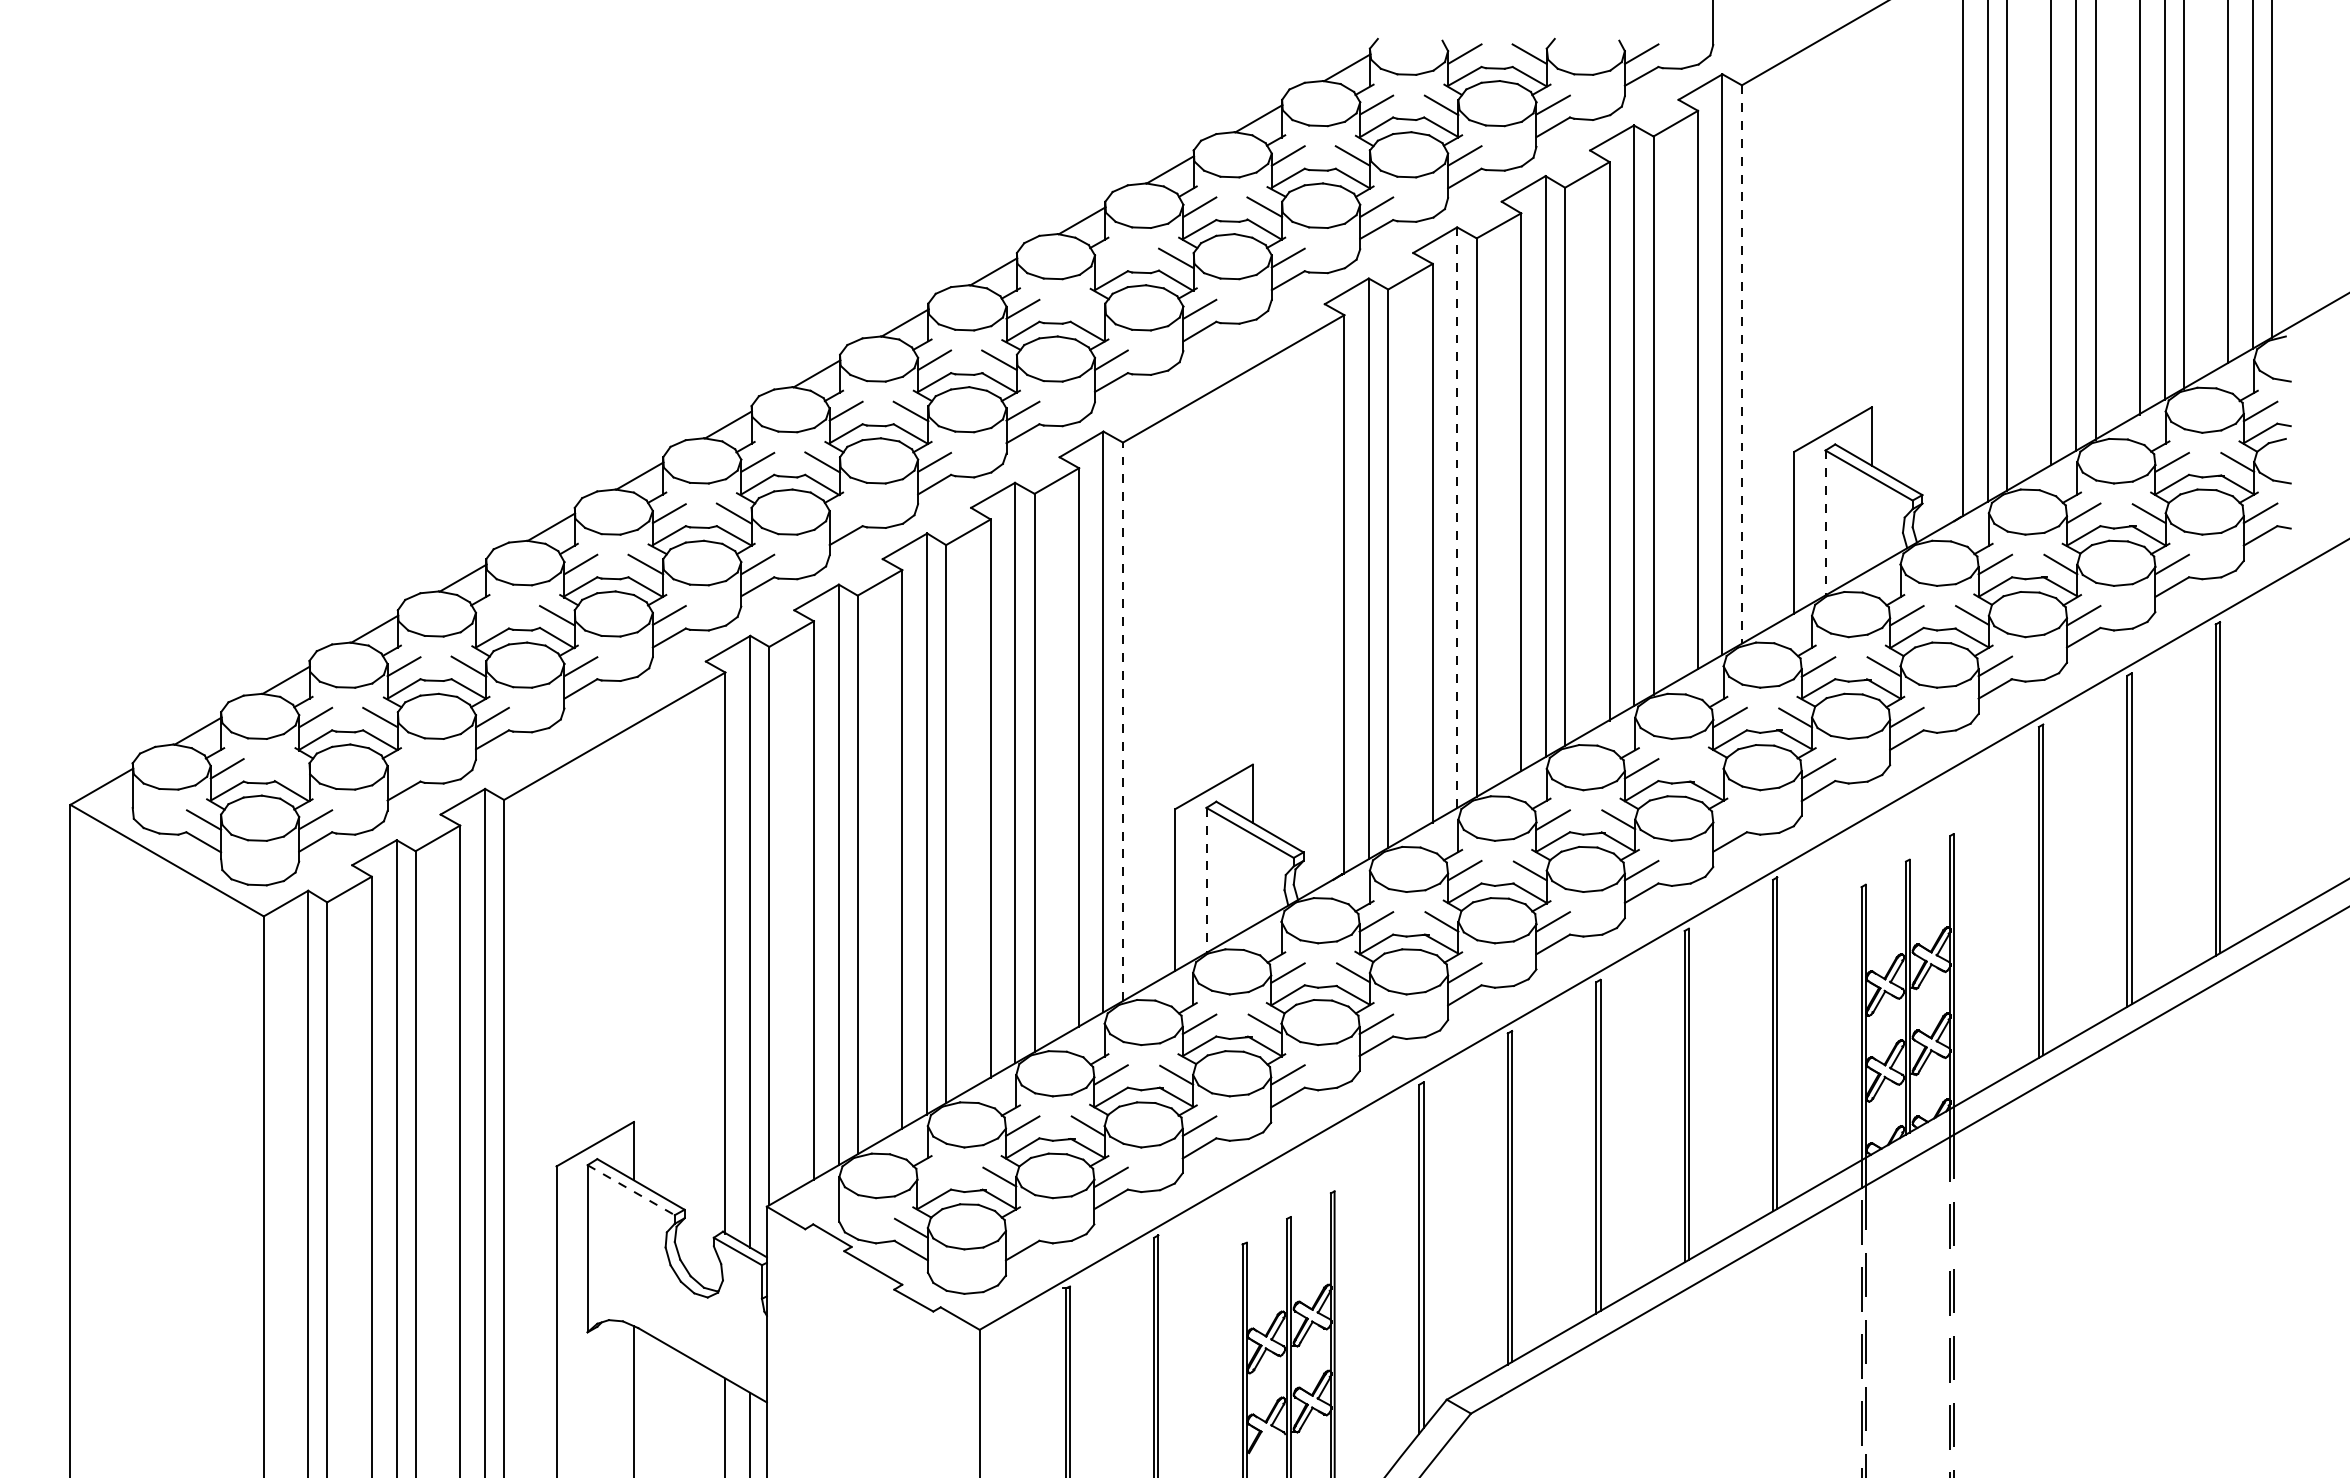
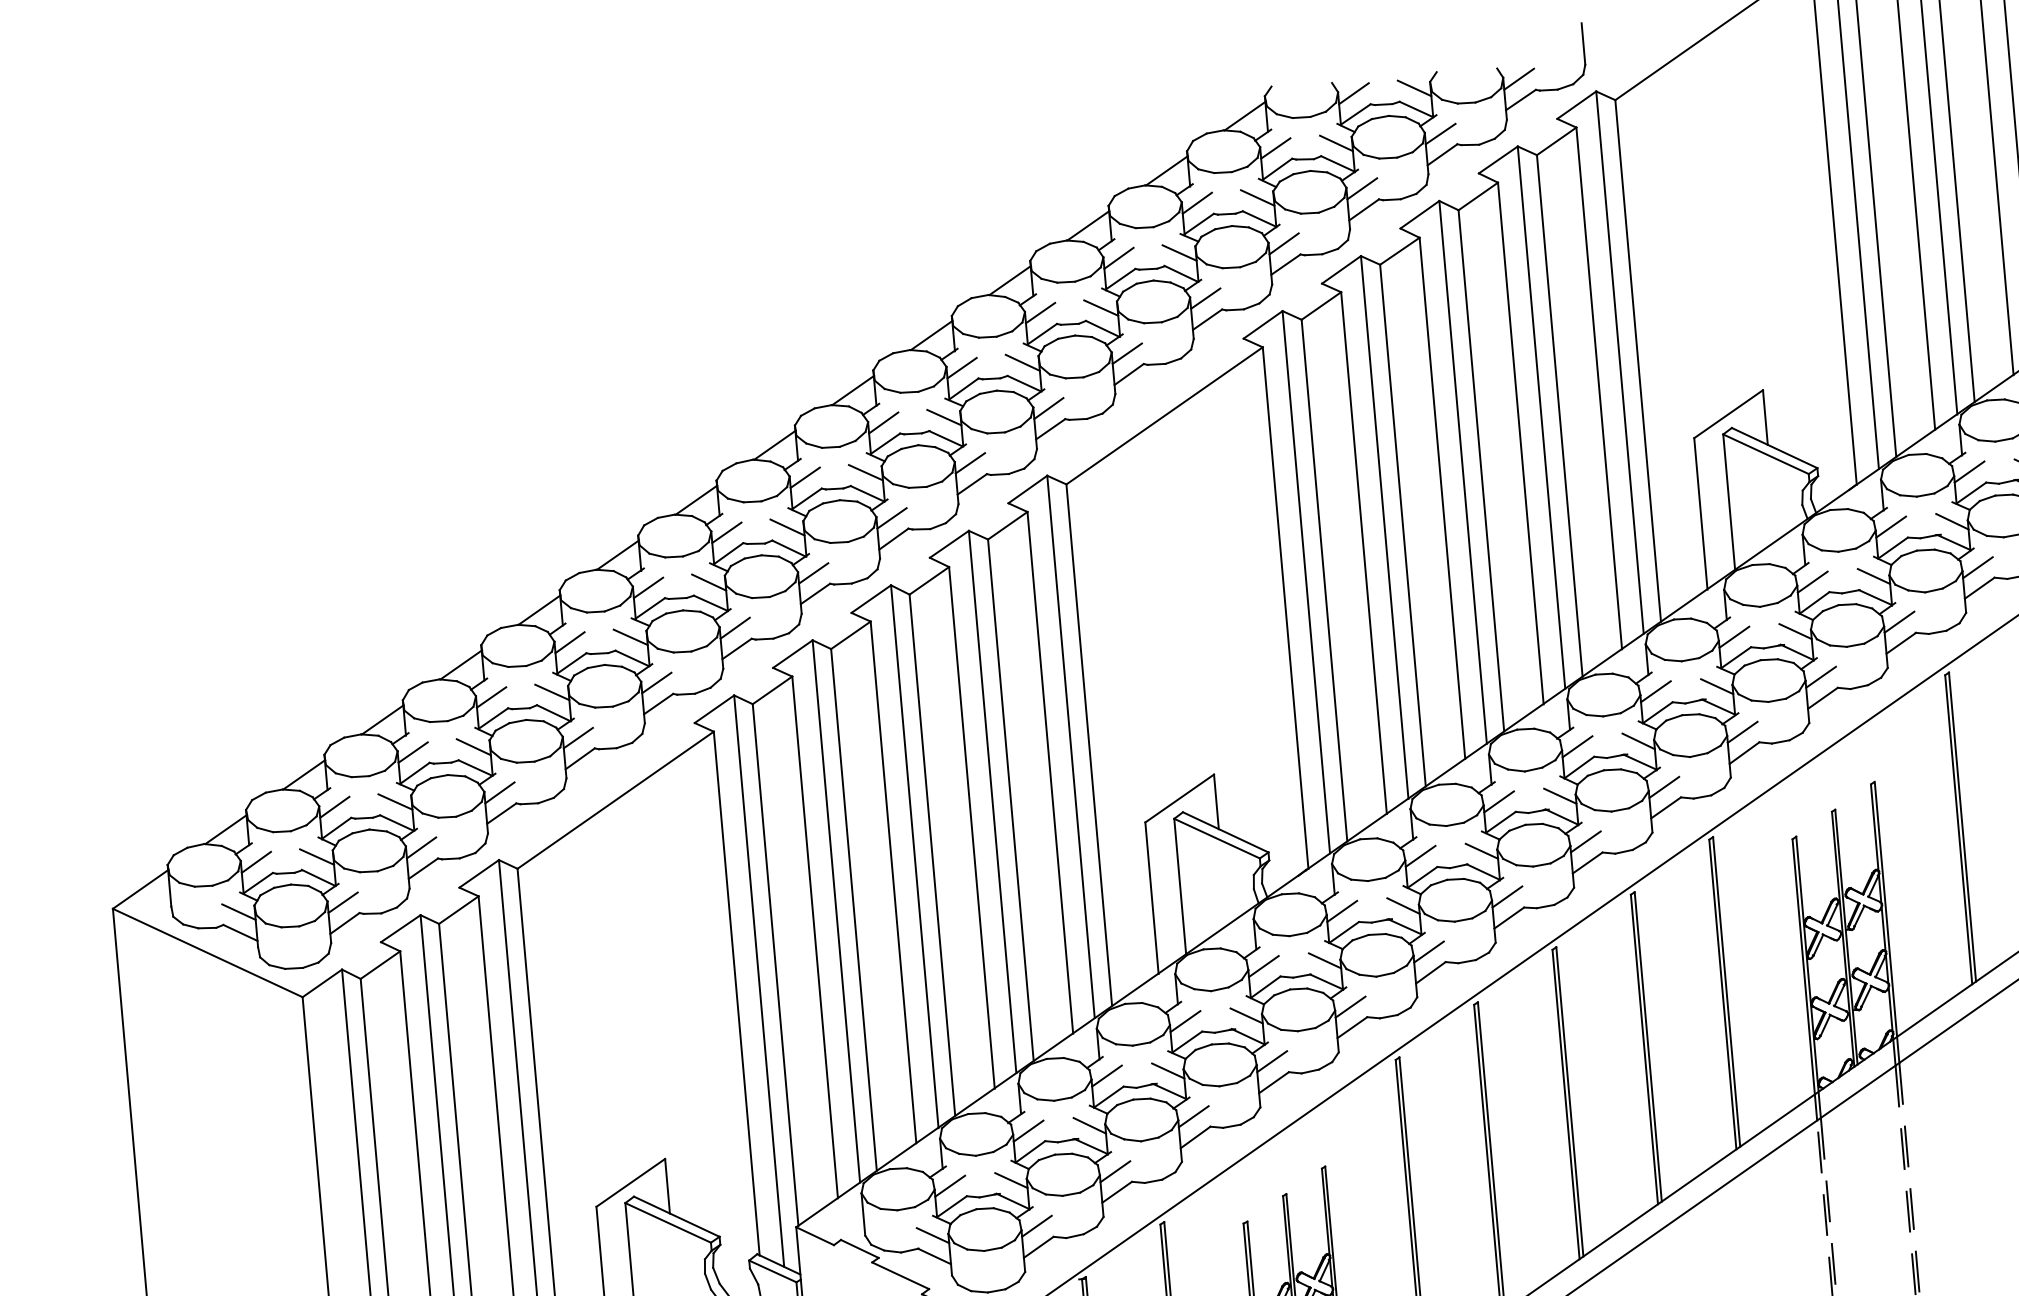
line: (1110, 257) -> (1039, 312), added
line: (1087, 309) -> (1022, 363), added
line: (1741, 365) -> (1637, 361), dashed -> solid
line: (845, 513) -> (813, 573), added
line: (1457, 517) -> (1384, 527), dashed -> solid
line: (1825, 523) -> (1729, 502), dashed -> solid
line: (491, 615) -> (490, 697), added
line: (1123, 721) -> (1089, 744), dashed -> solid
line: (291, 768) -> (316, 856), added
line: (403, 768) -> (421, 847), added
line: (1706, 768) -> (1638, 741), added
line: (1729, 819) -> (1663, 786), added
line: (1206, 880) -> (1180, 886), dashed -> solid
line: (934, 1177) -> (950, 1186), added
line: (631, 1190) -> (668, 1223), dashed -> solid
line: (1022, 1227) -> (1036, 1225), added

